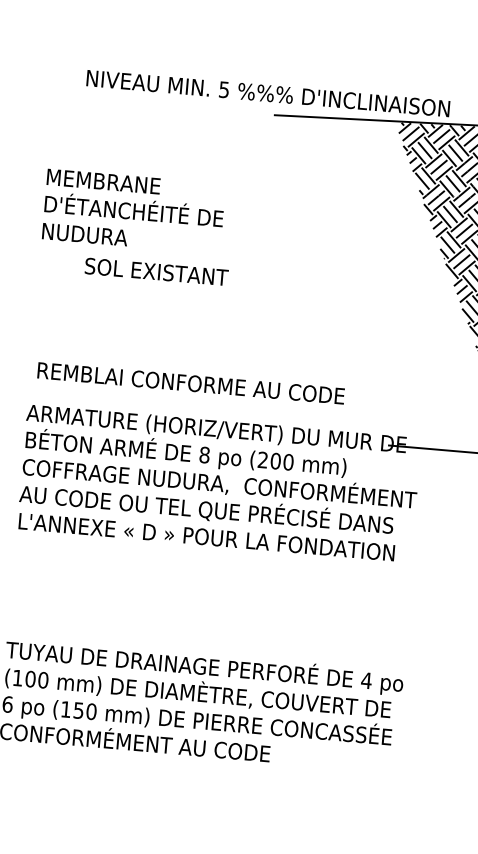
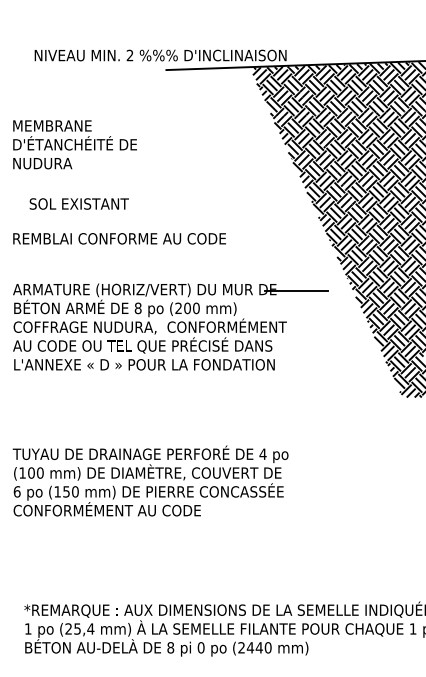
text: (223, 89) -> (129, 55), 5 -> 2
text: (155, 271) -> (78, 203), moved
text: (191, 382) -> (119, 238), moved

